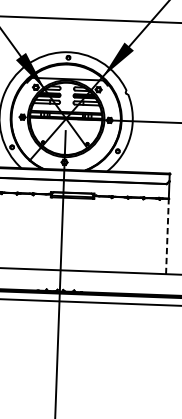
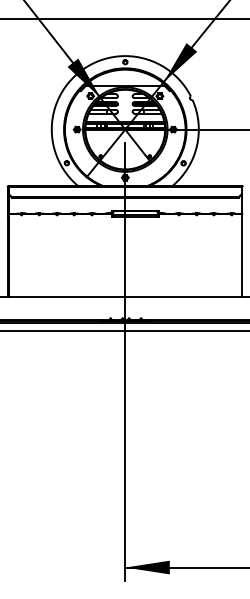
line: (167, 236) -> (241, 255), dashed -> solid

